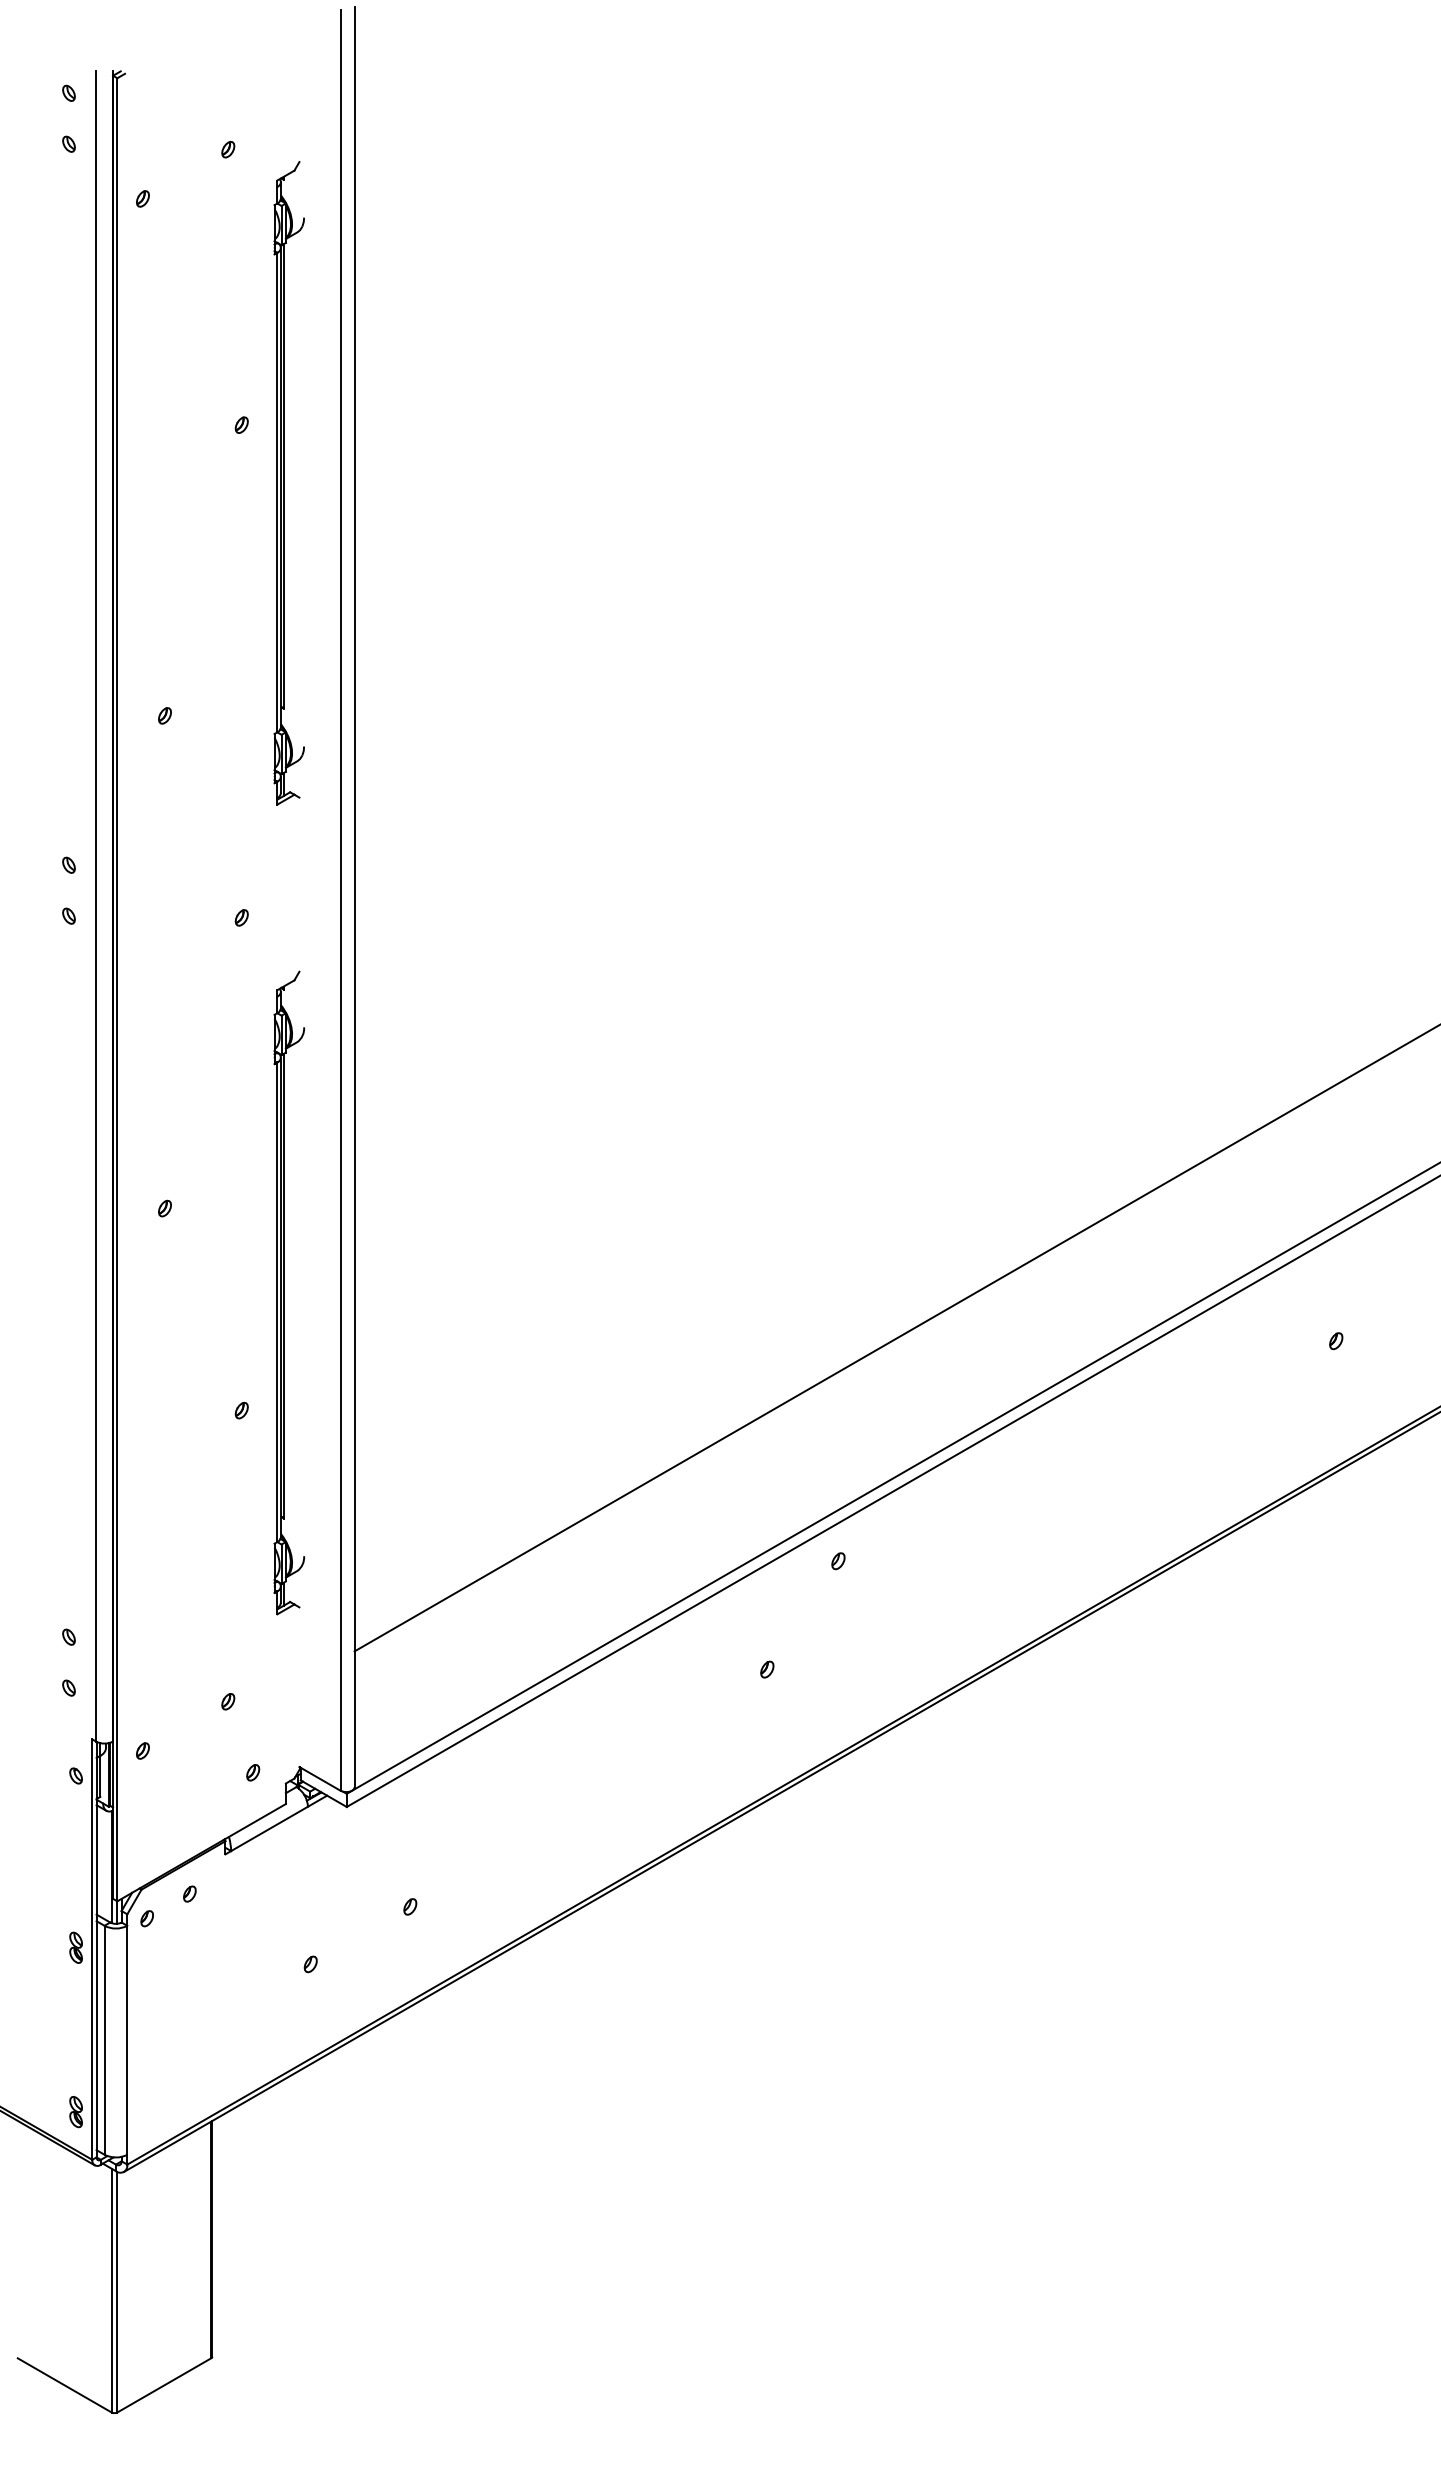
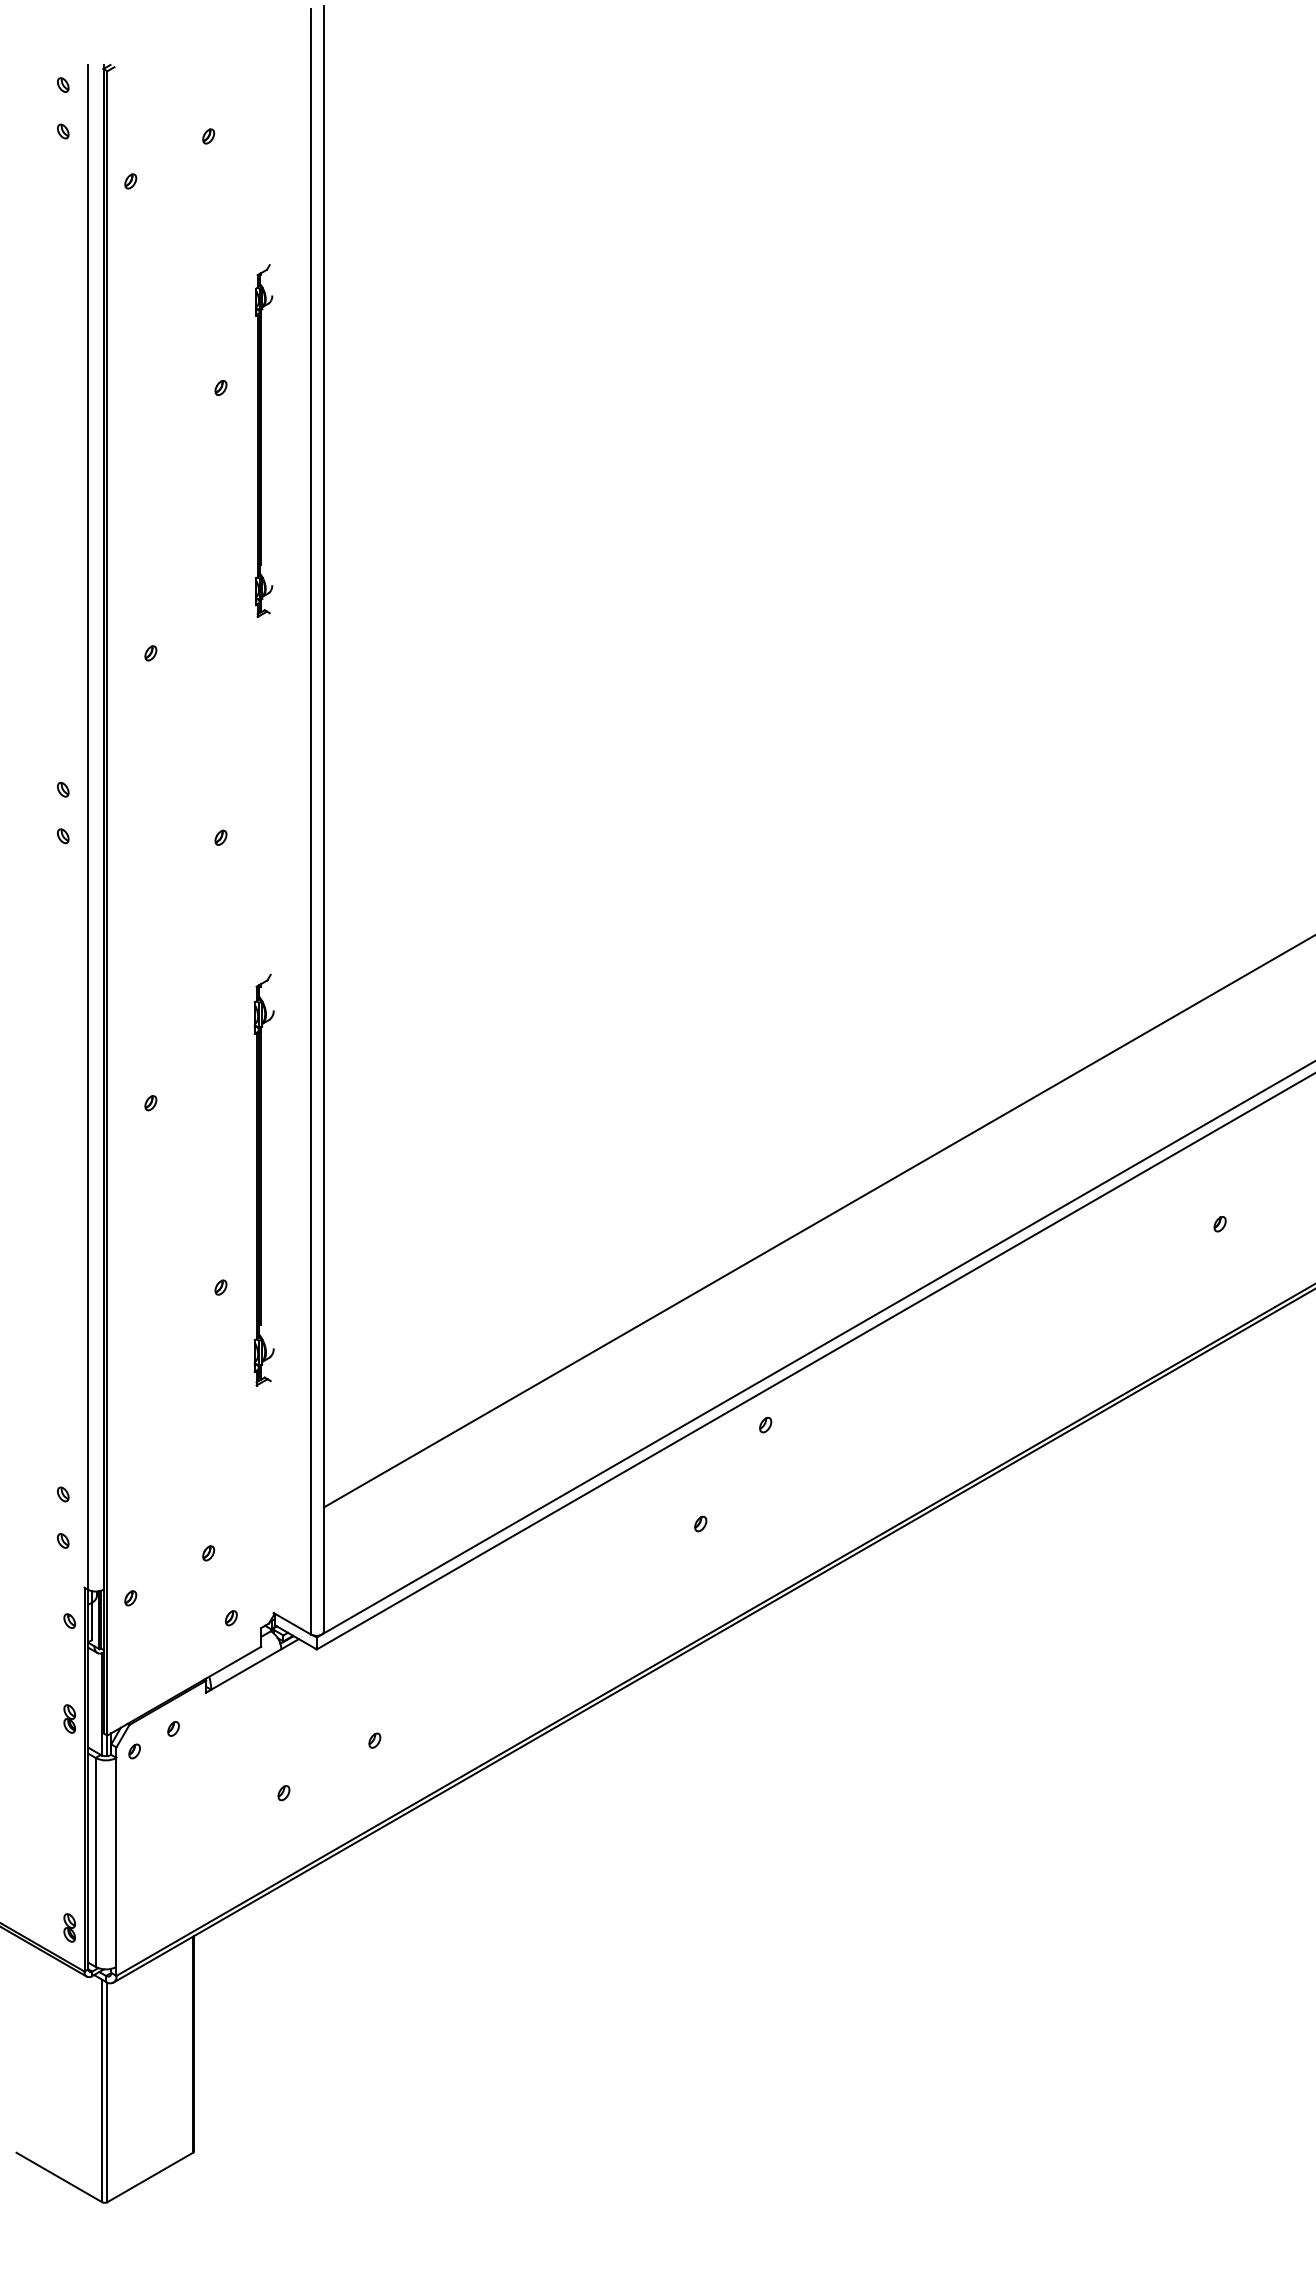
part: (288, 482) -> (263, 440), size x0.6
part: (288, 1292) -> (263, 1179), size x0.7
part: (75, 1947) -> (69, 1718), moved

